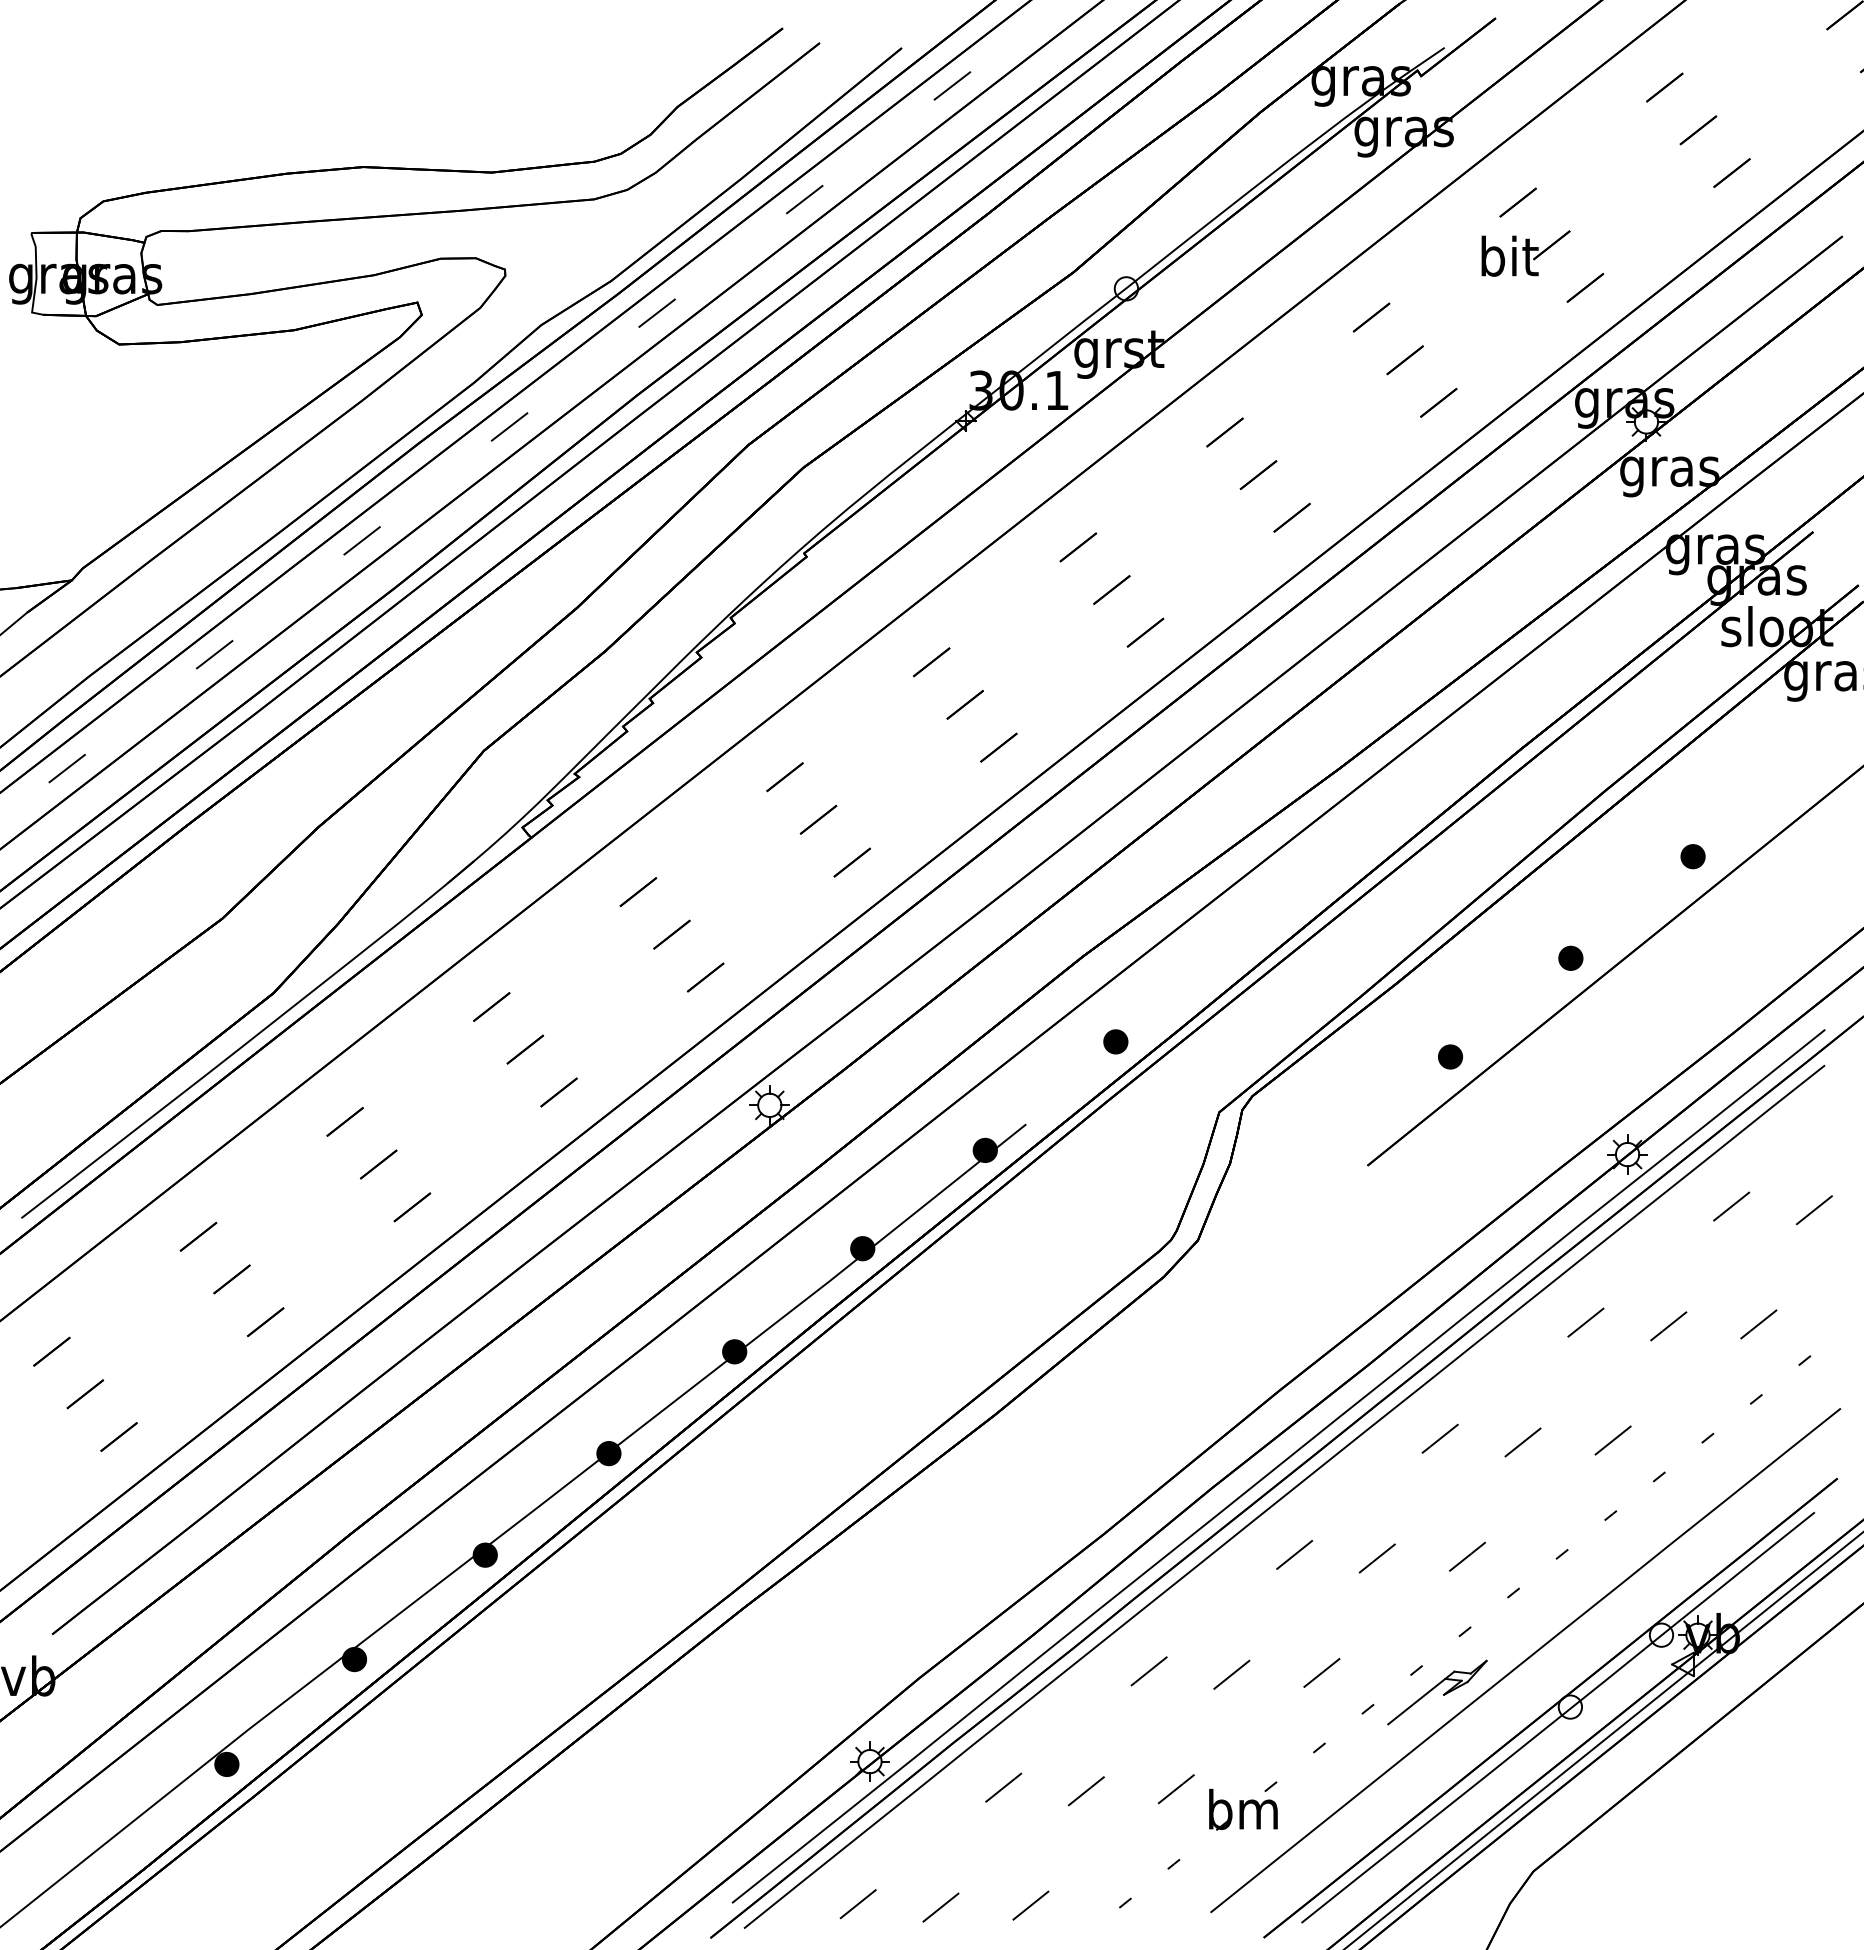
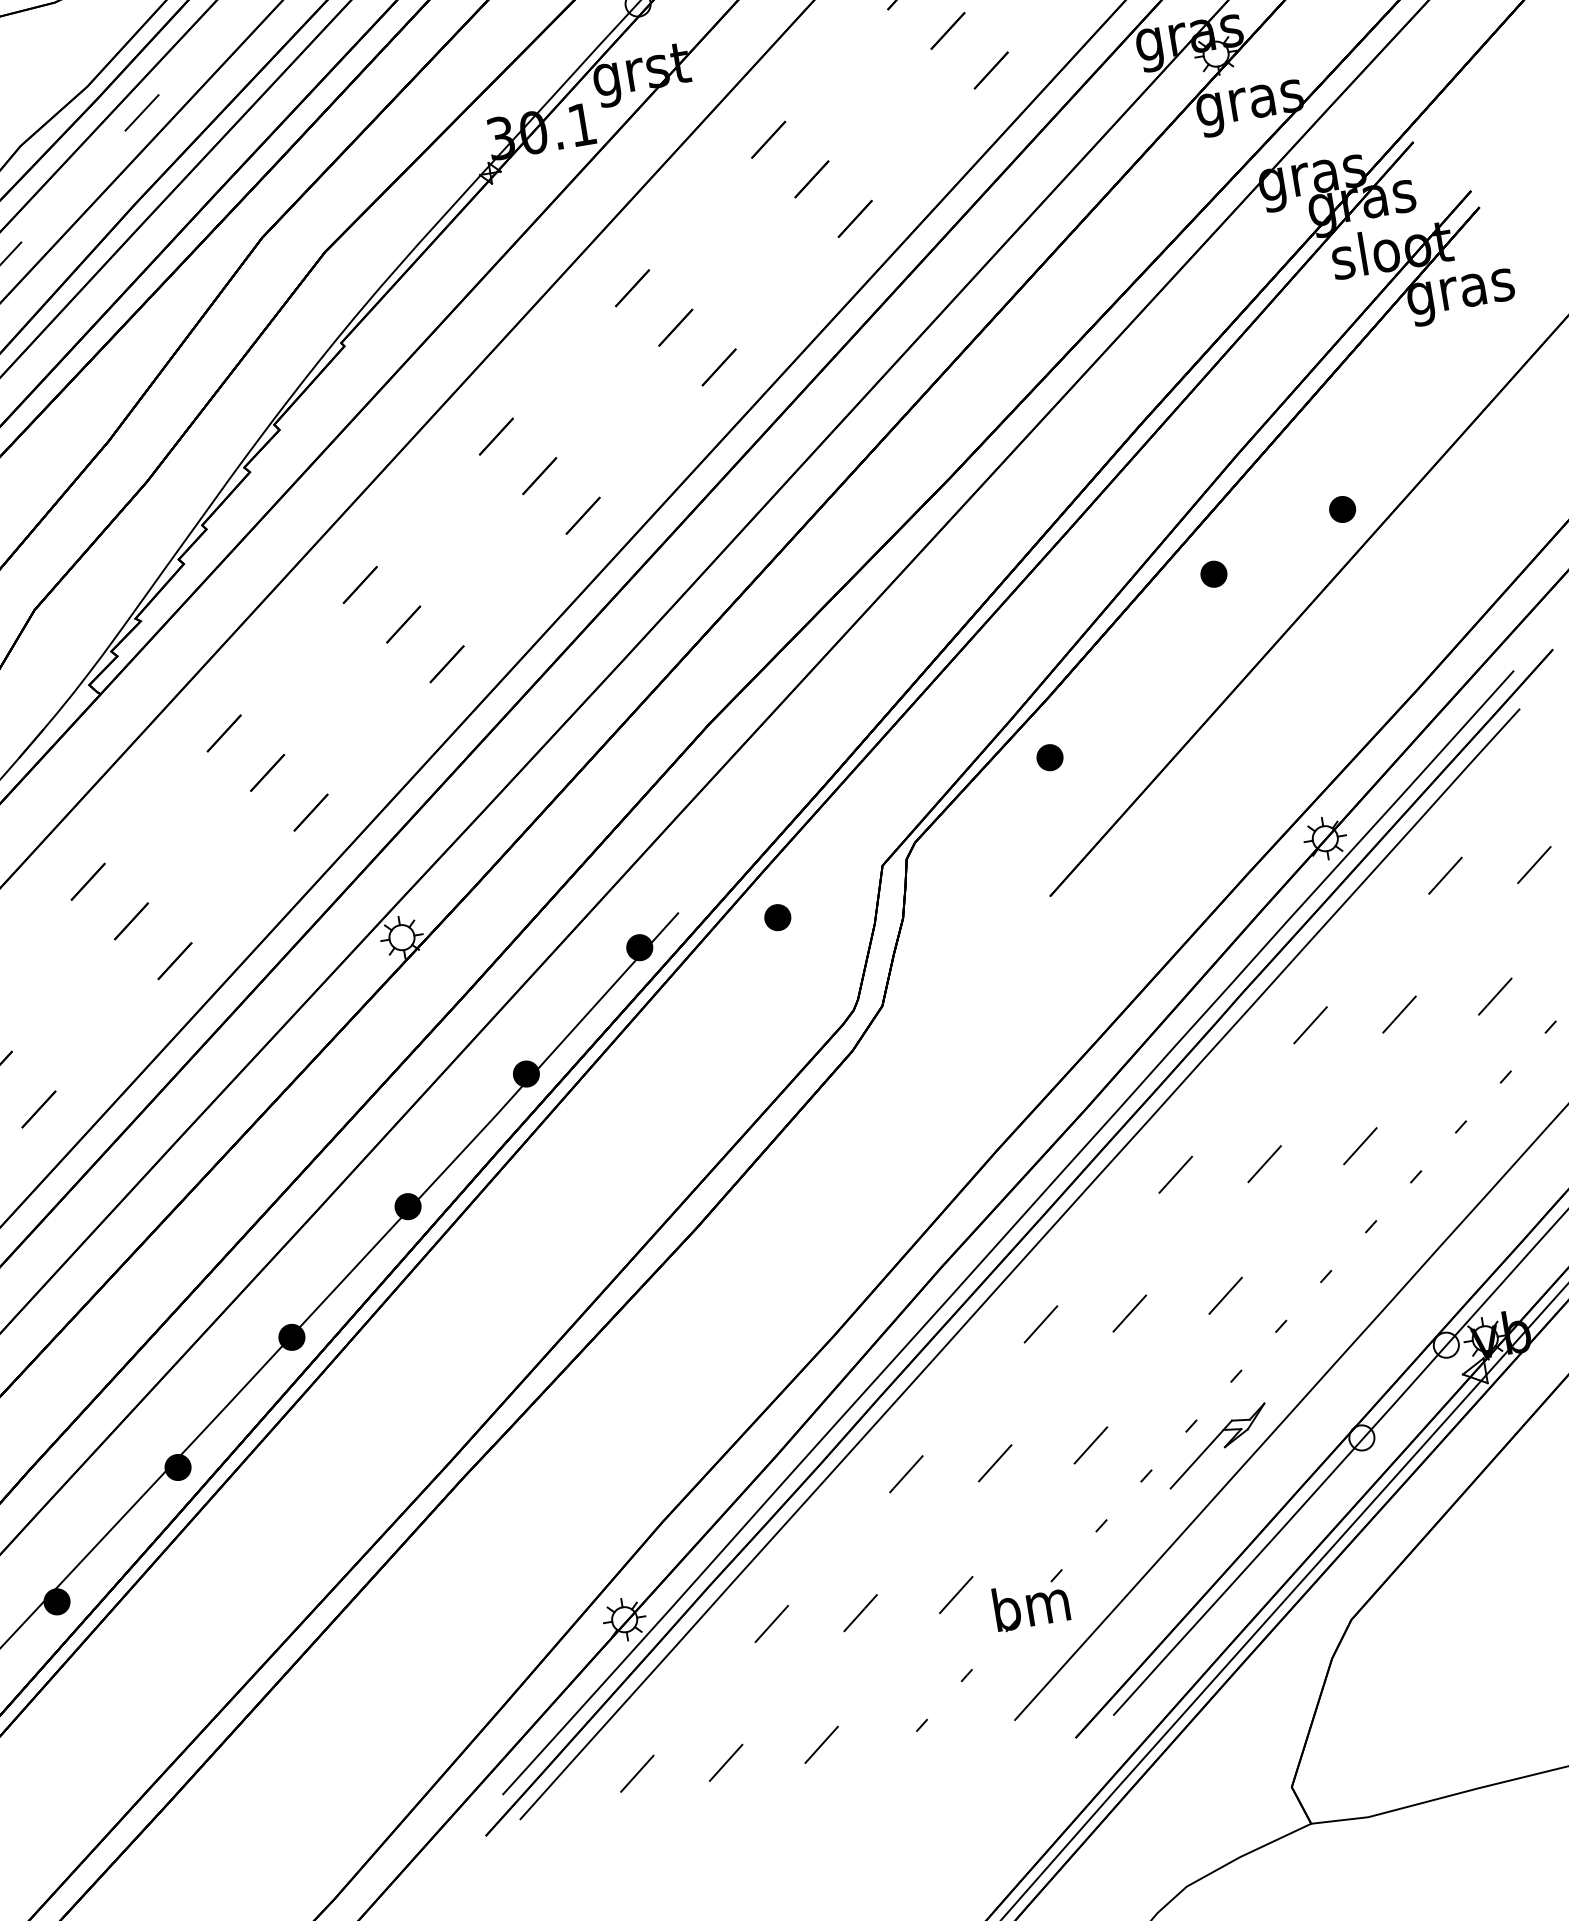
part: (1570, 957) -> (1213, 573), moved
part: (1115, 1041) -> (777, 917), moved
part: (1450, 1056) -> (1049, 757), moved

